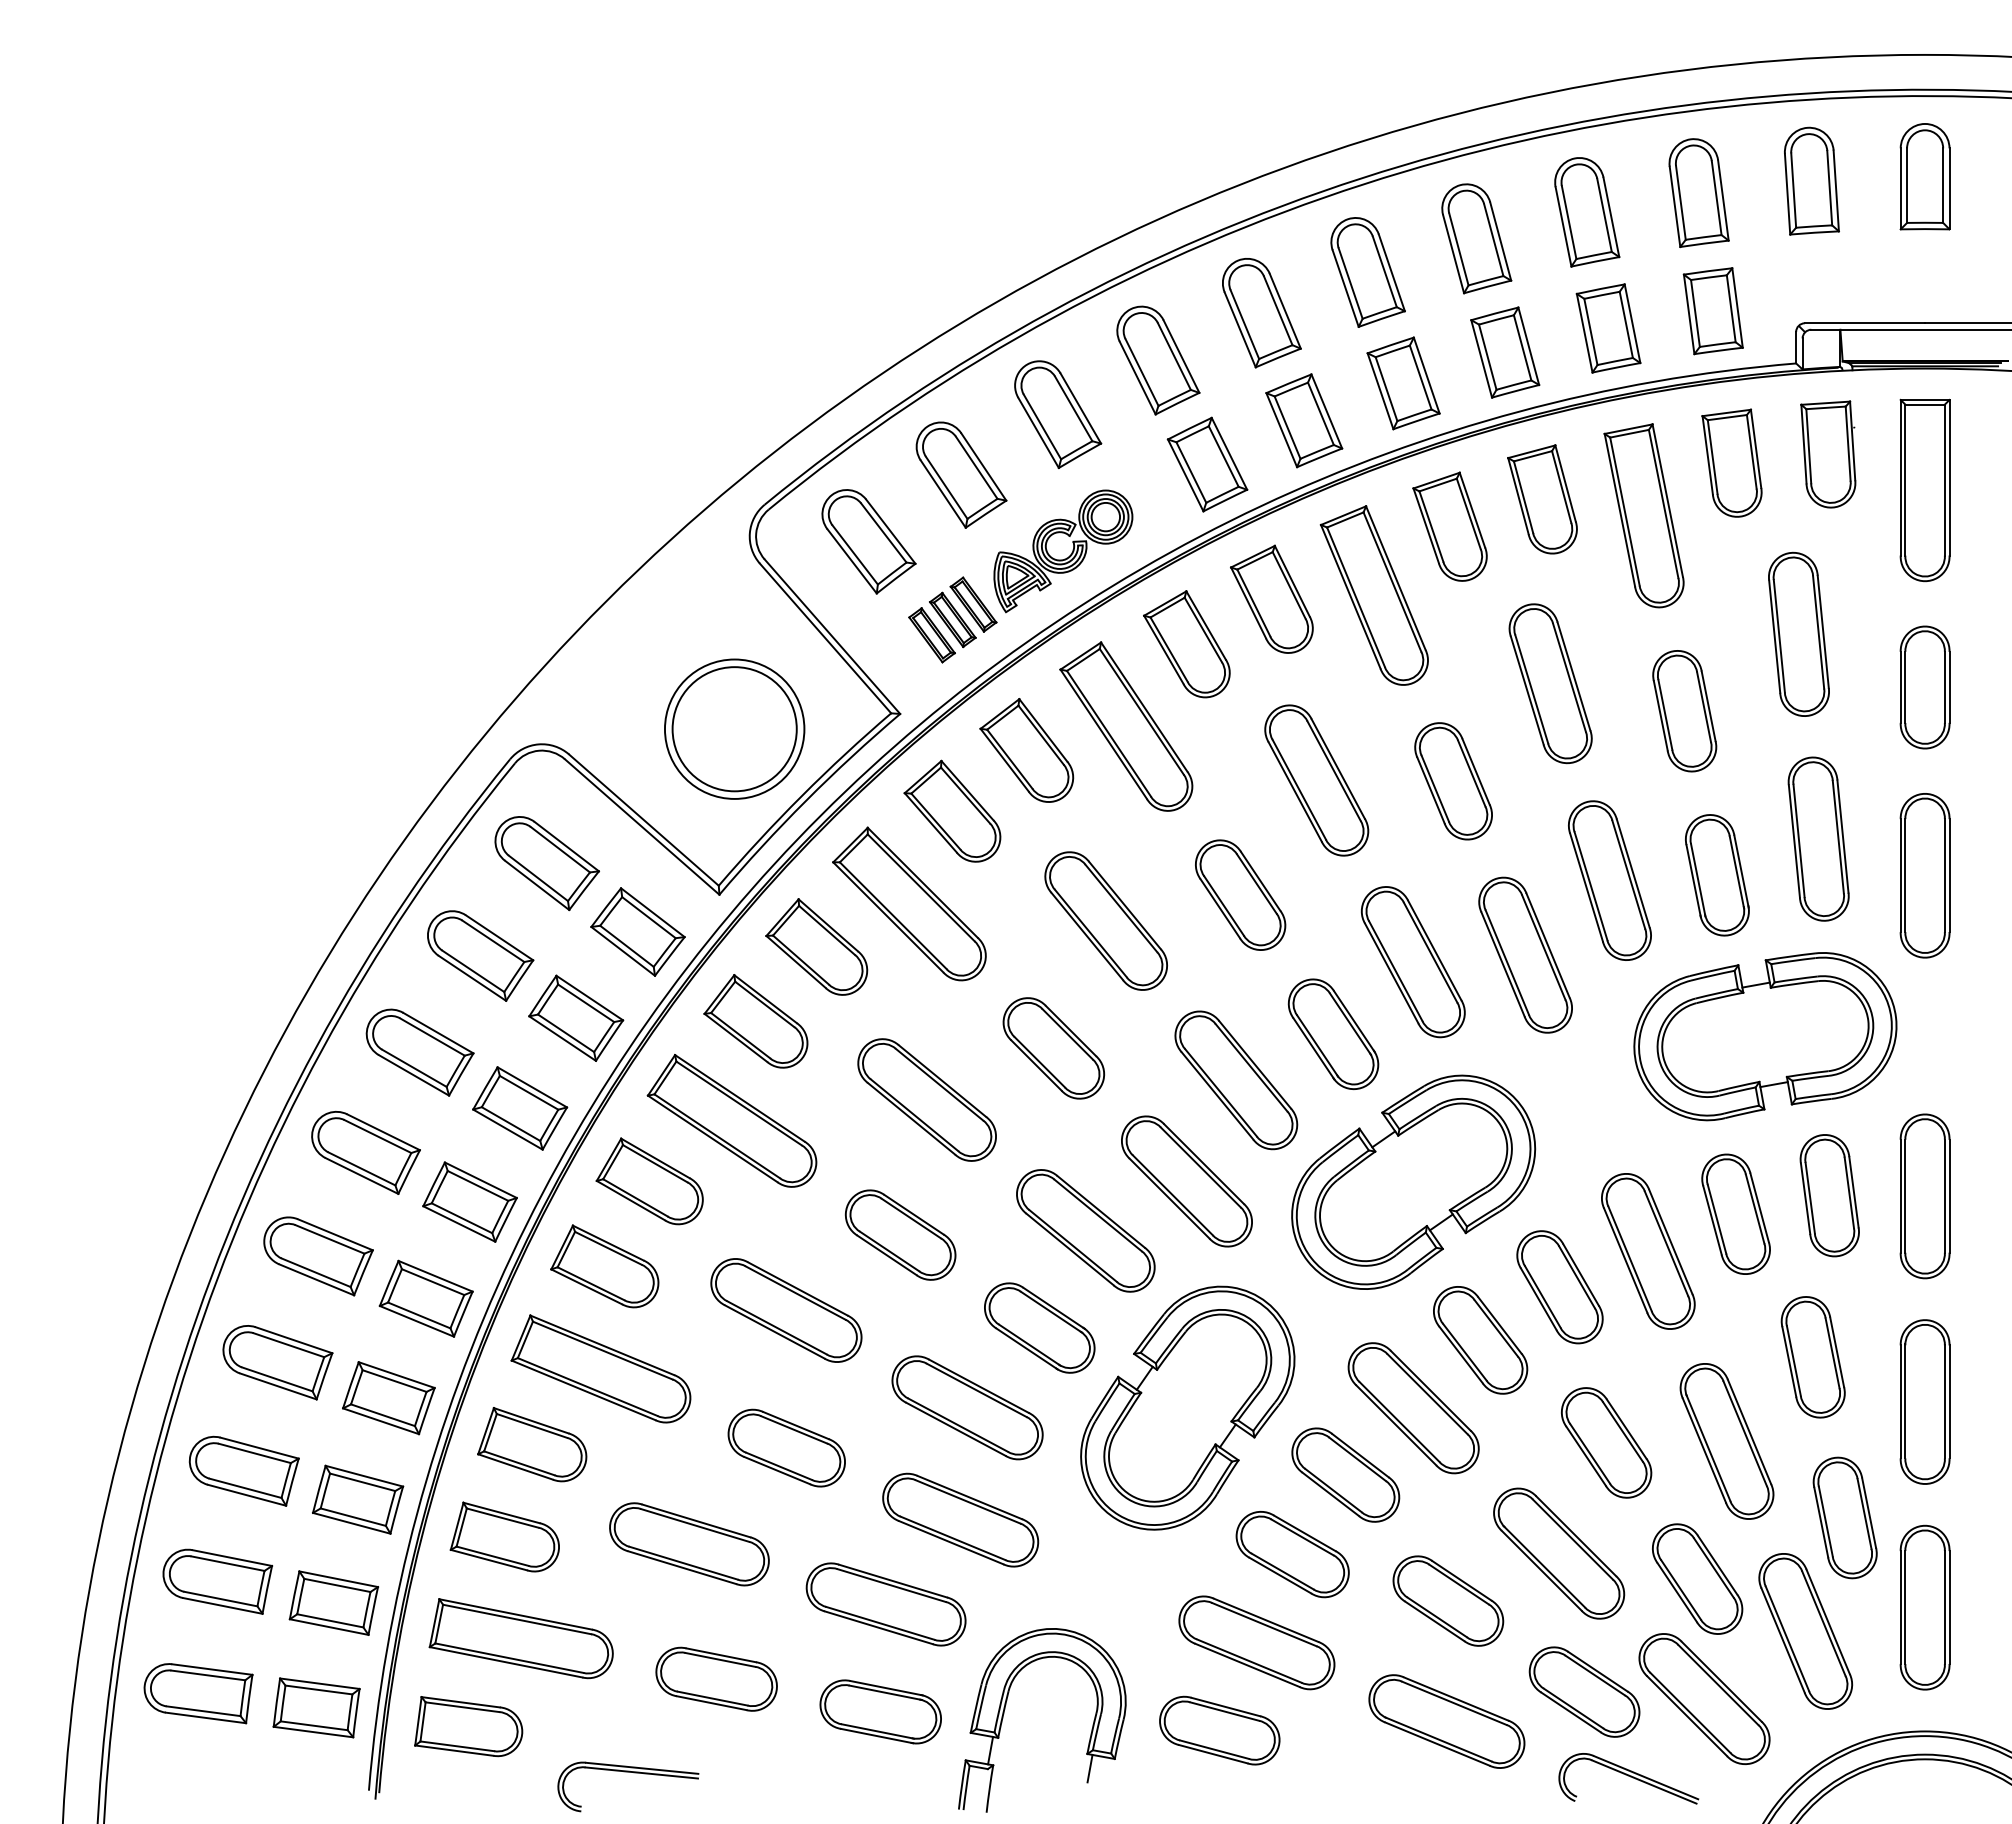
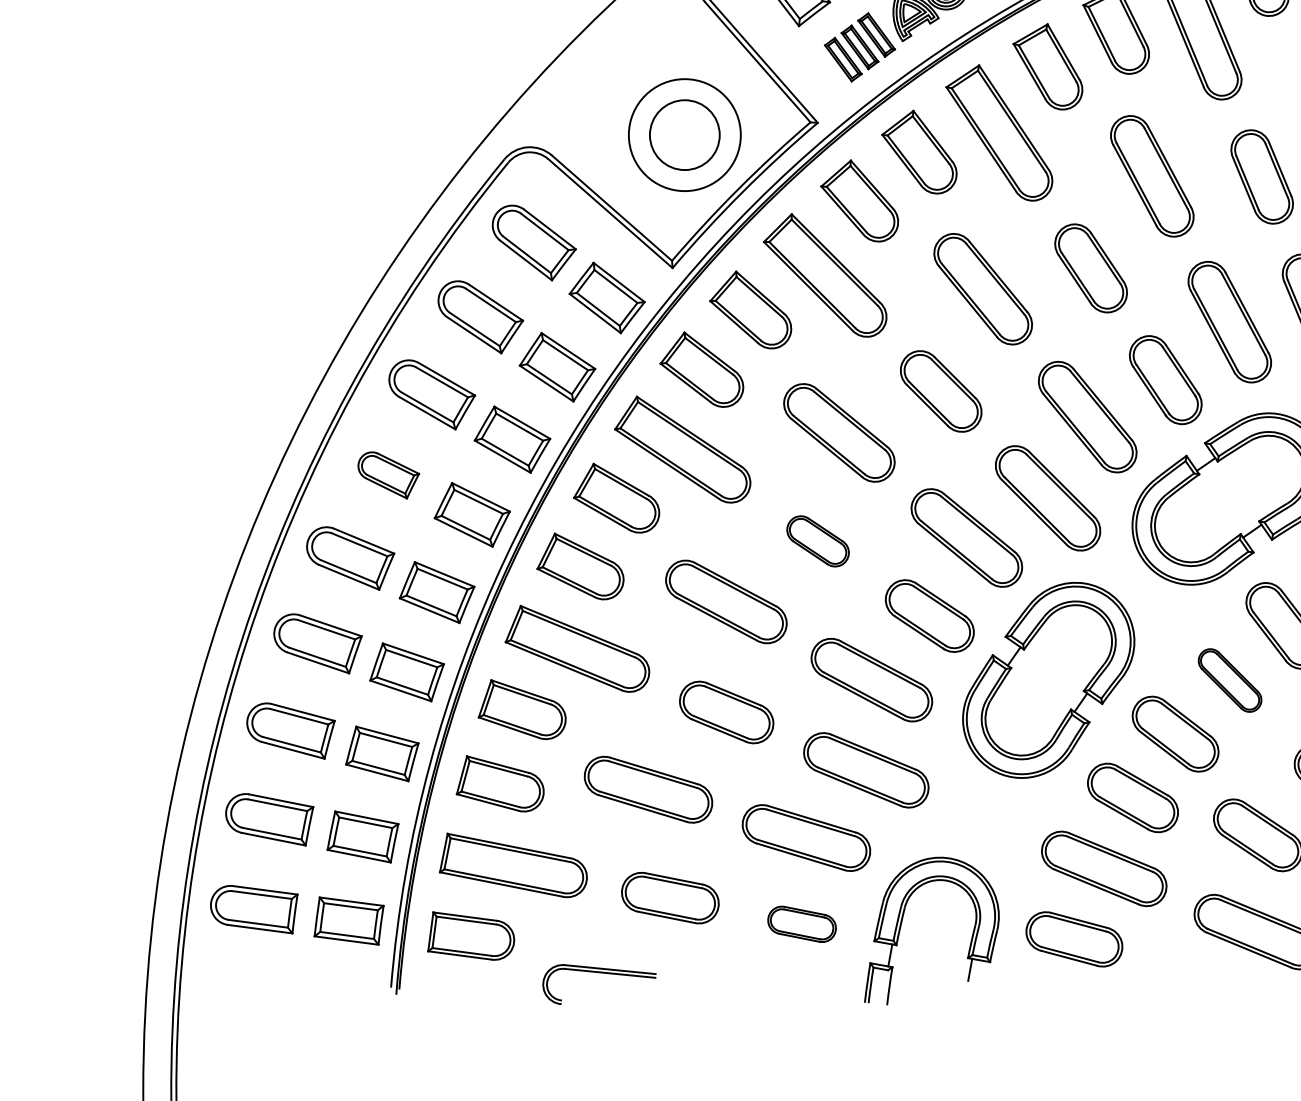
circle: (734, 729) -> (684, 135), size x0.7
part: (365, 1152) -> (388, 475), size x0.7
part: (900, 1234) -> (818, 540), size x0.7
part: (1413, 1408) -> (1229, 680), size x0.6
part: (880, 1711) -> (801, 924), size x0.7

